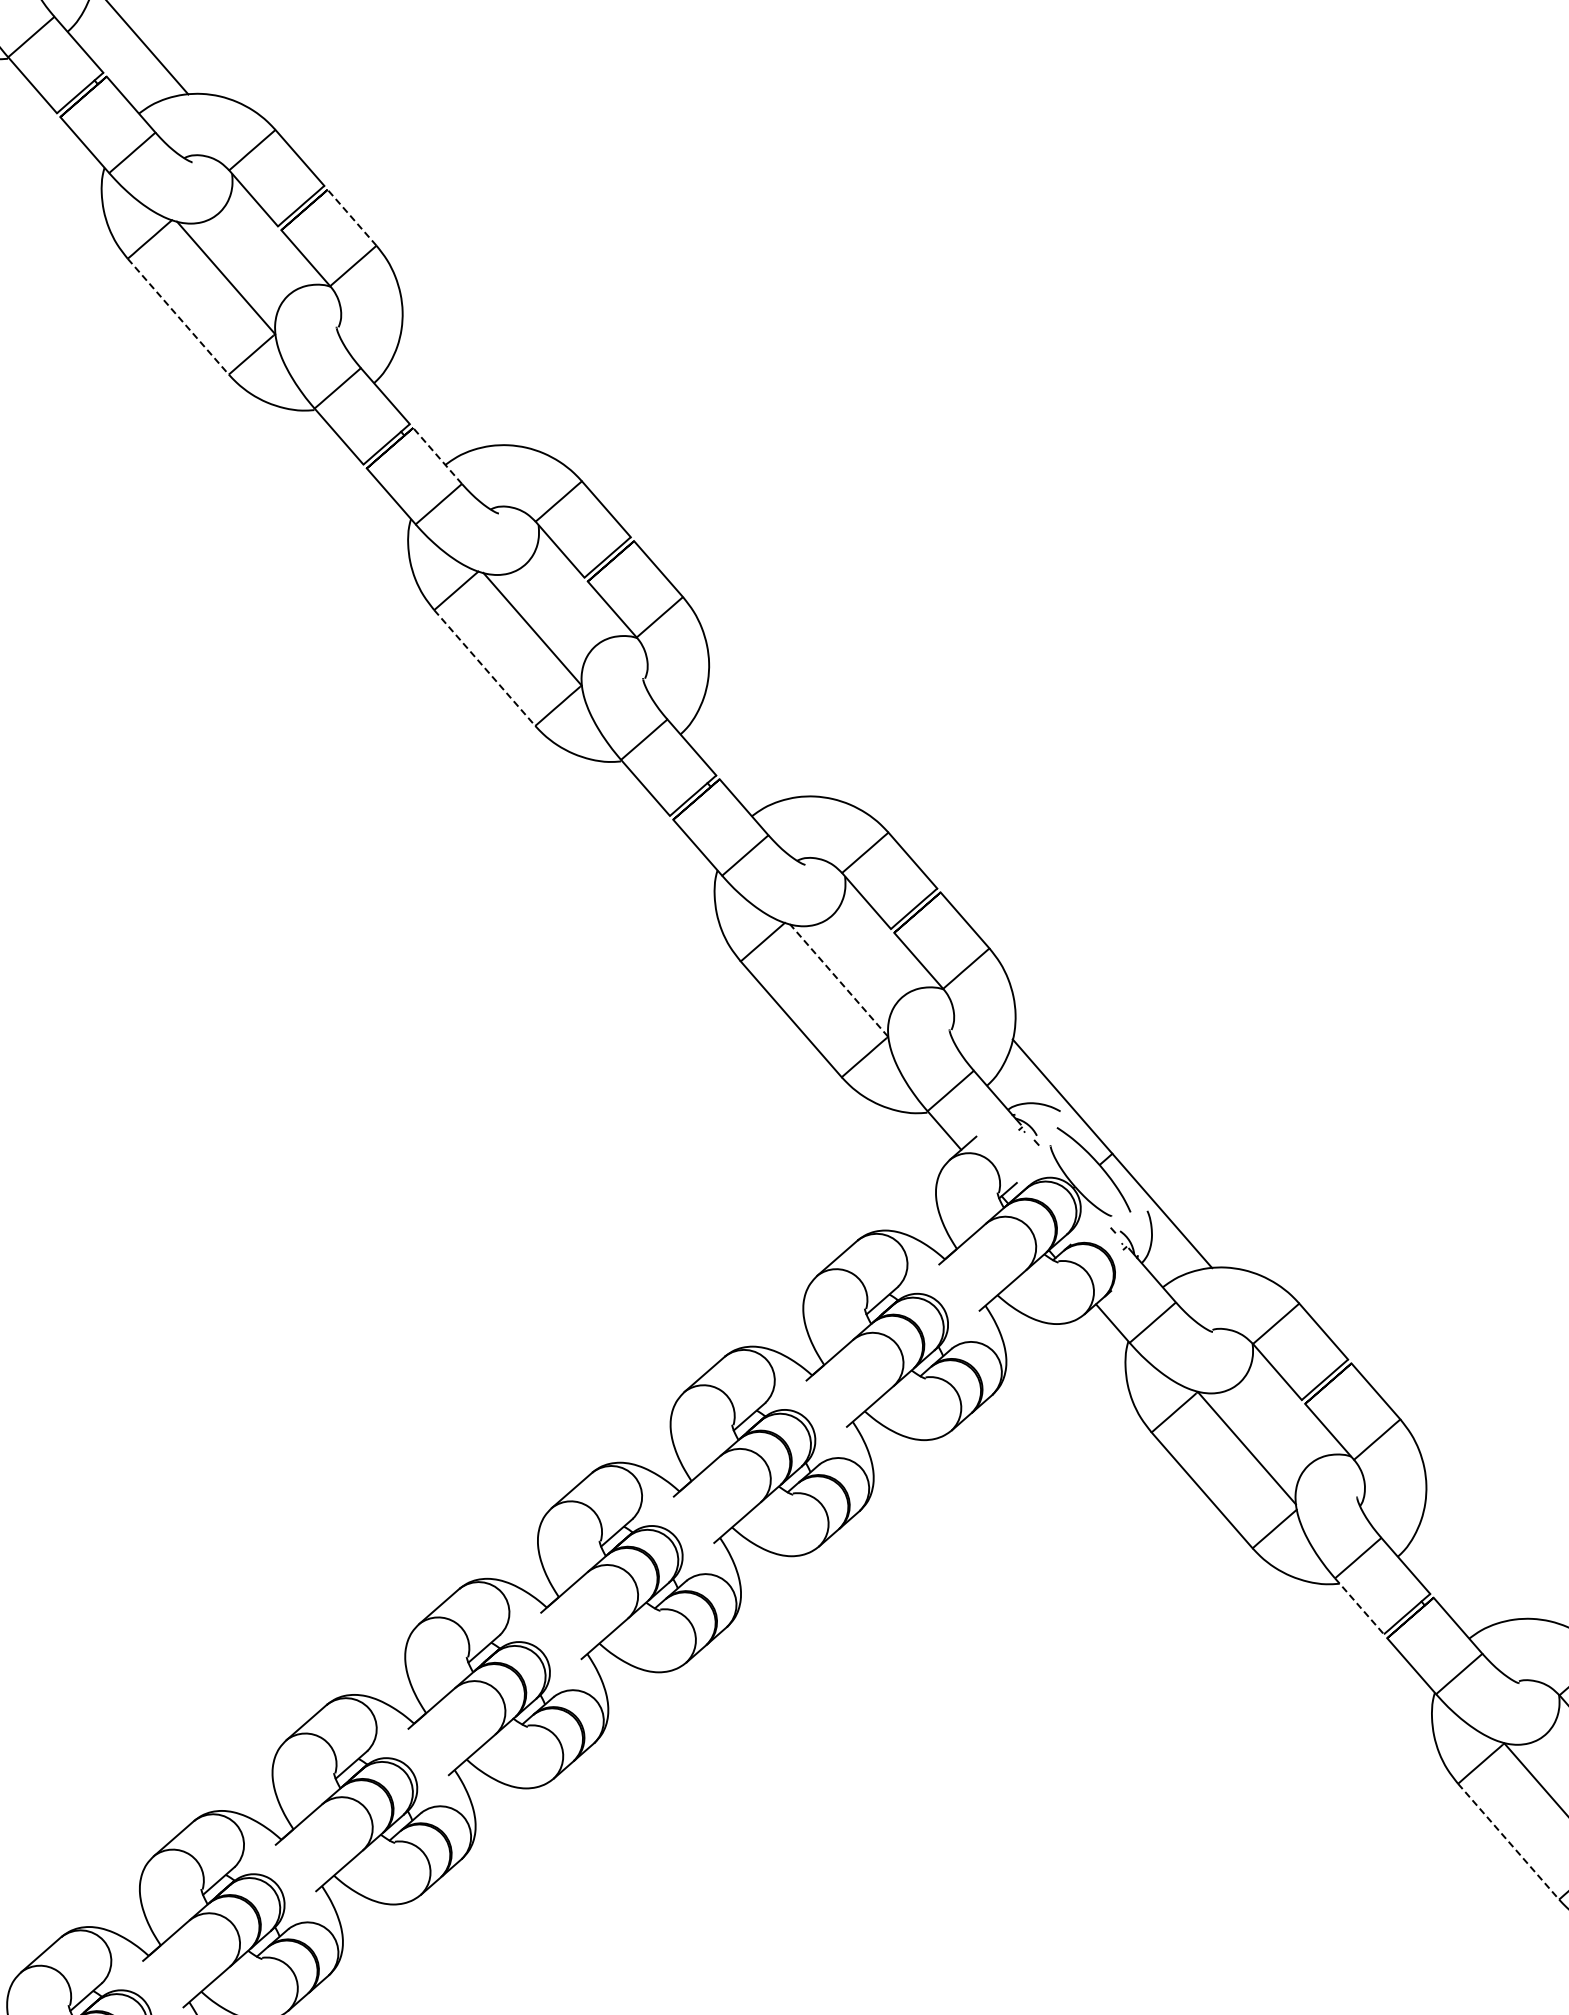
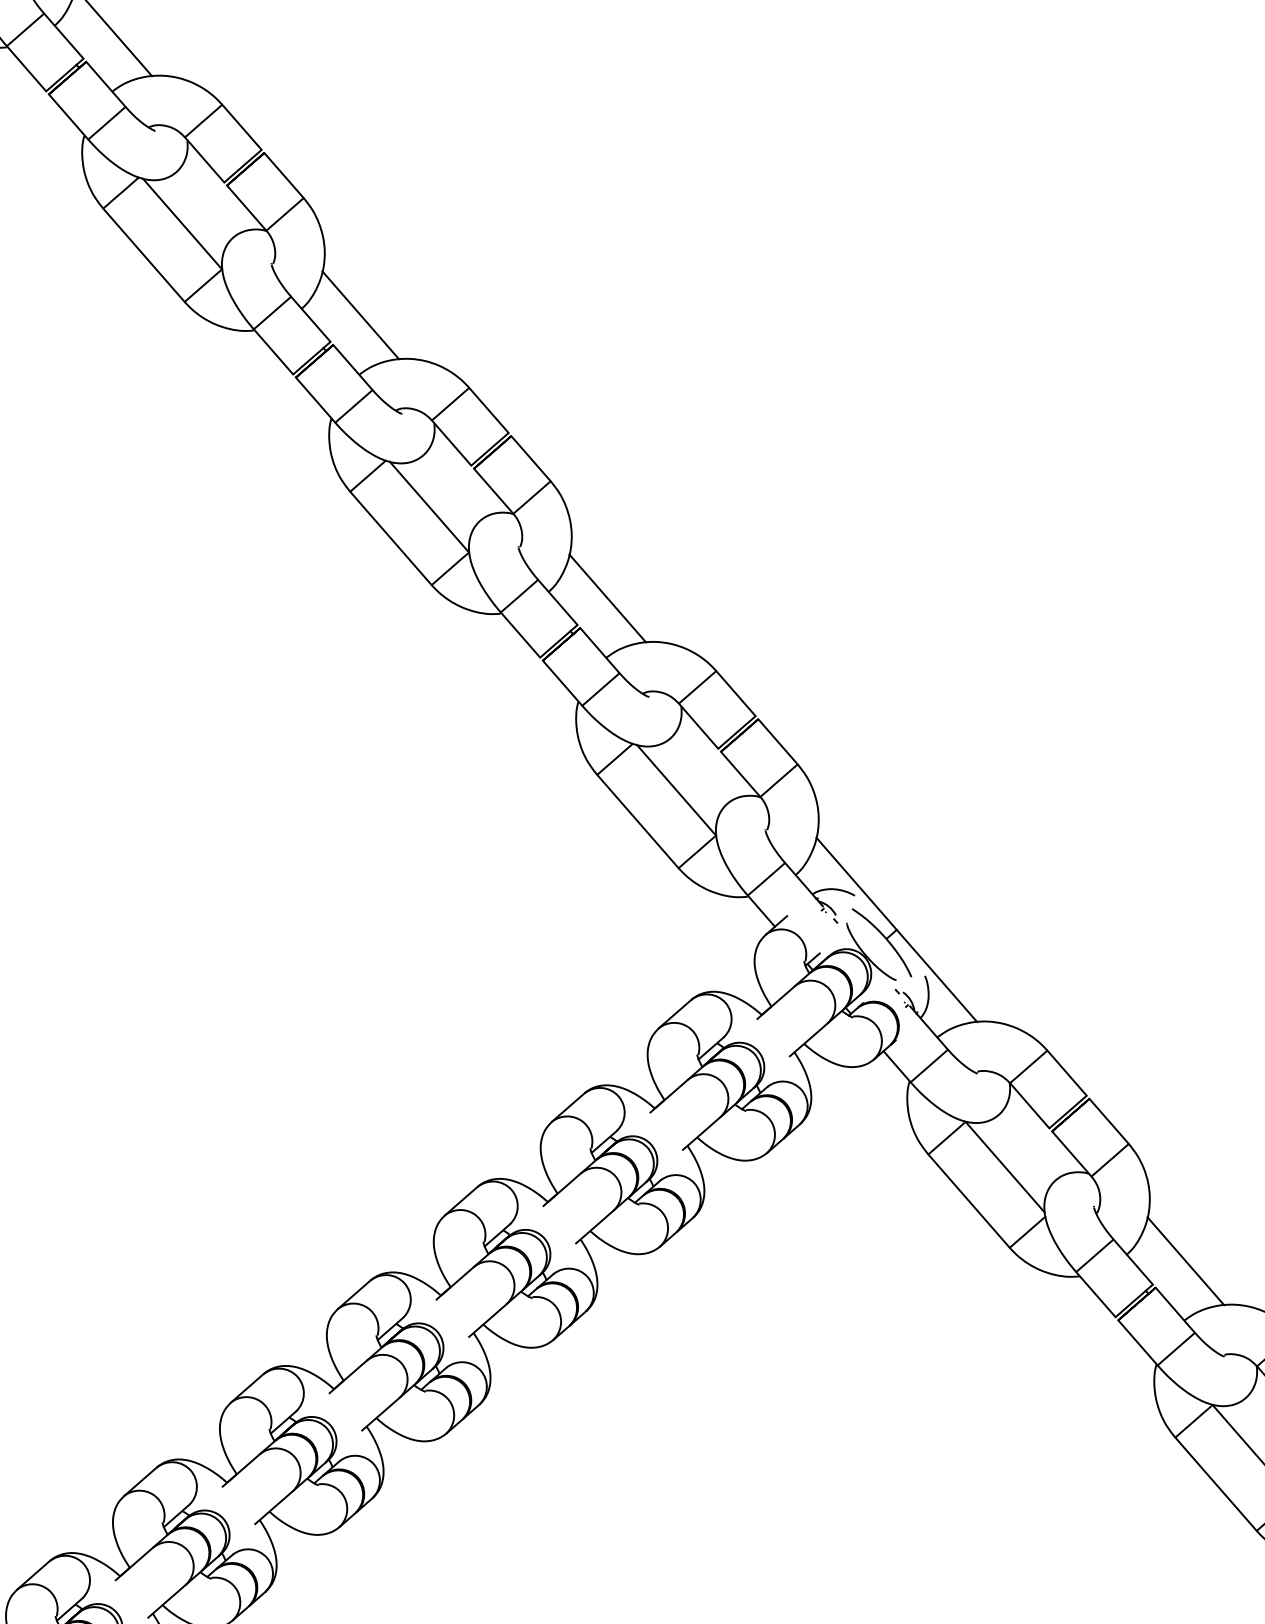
line: (351, 217) -> (283, 175), dashed -> solid
line: (178, 316) -> (144, 255), dashed -> solid
line: (446, 390) -> (360, 314), added
line: (437, 455) -> (352, 367), dashed -> solid
line: (484, 668) -> (390, 538), dashed -> solid
line: (753, 742) -> (607, 598), added
line: (839, 980) -> (676, 790), dashed -> solid
line: (1470, 1564) -> (1185, 1260), added
line: (1359, 1606) -> (1095, 1294), dashed -> solid
line: (1508, 1841) -> (1215, 1484), dashed -> solid

